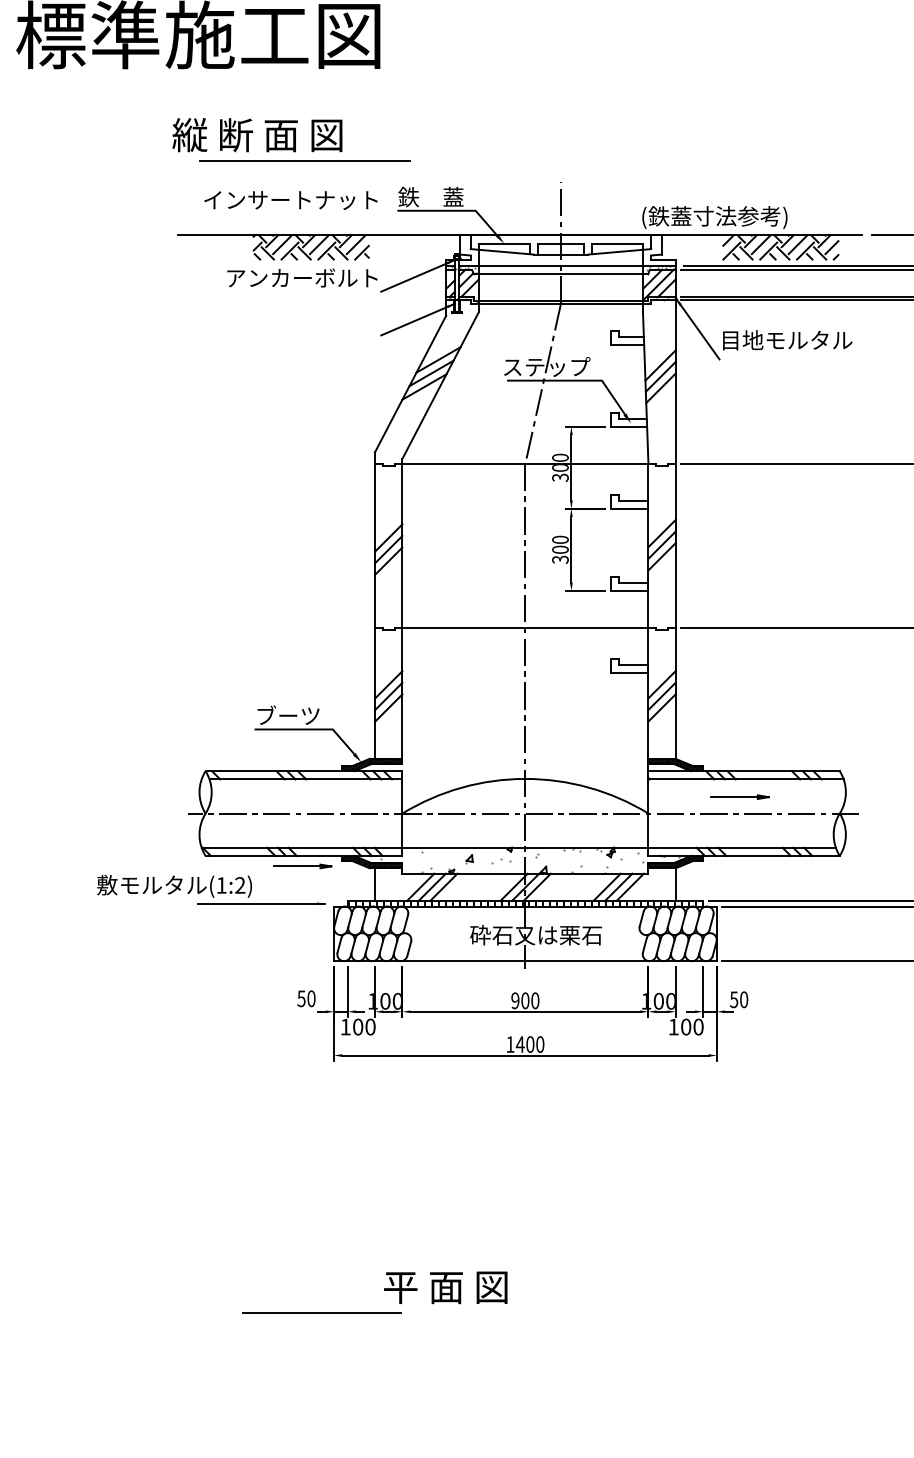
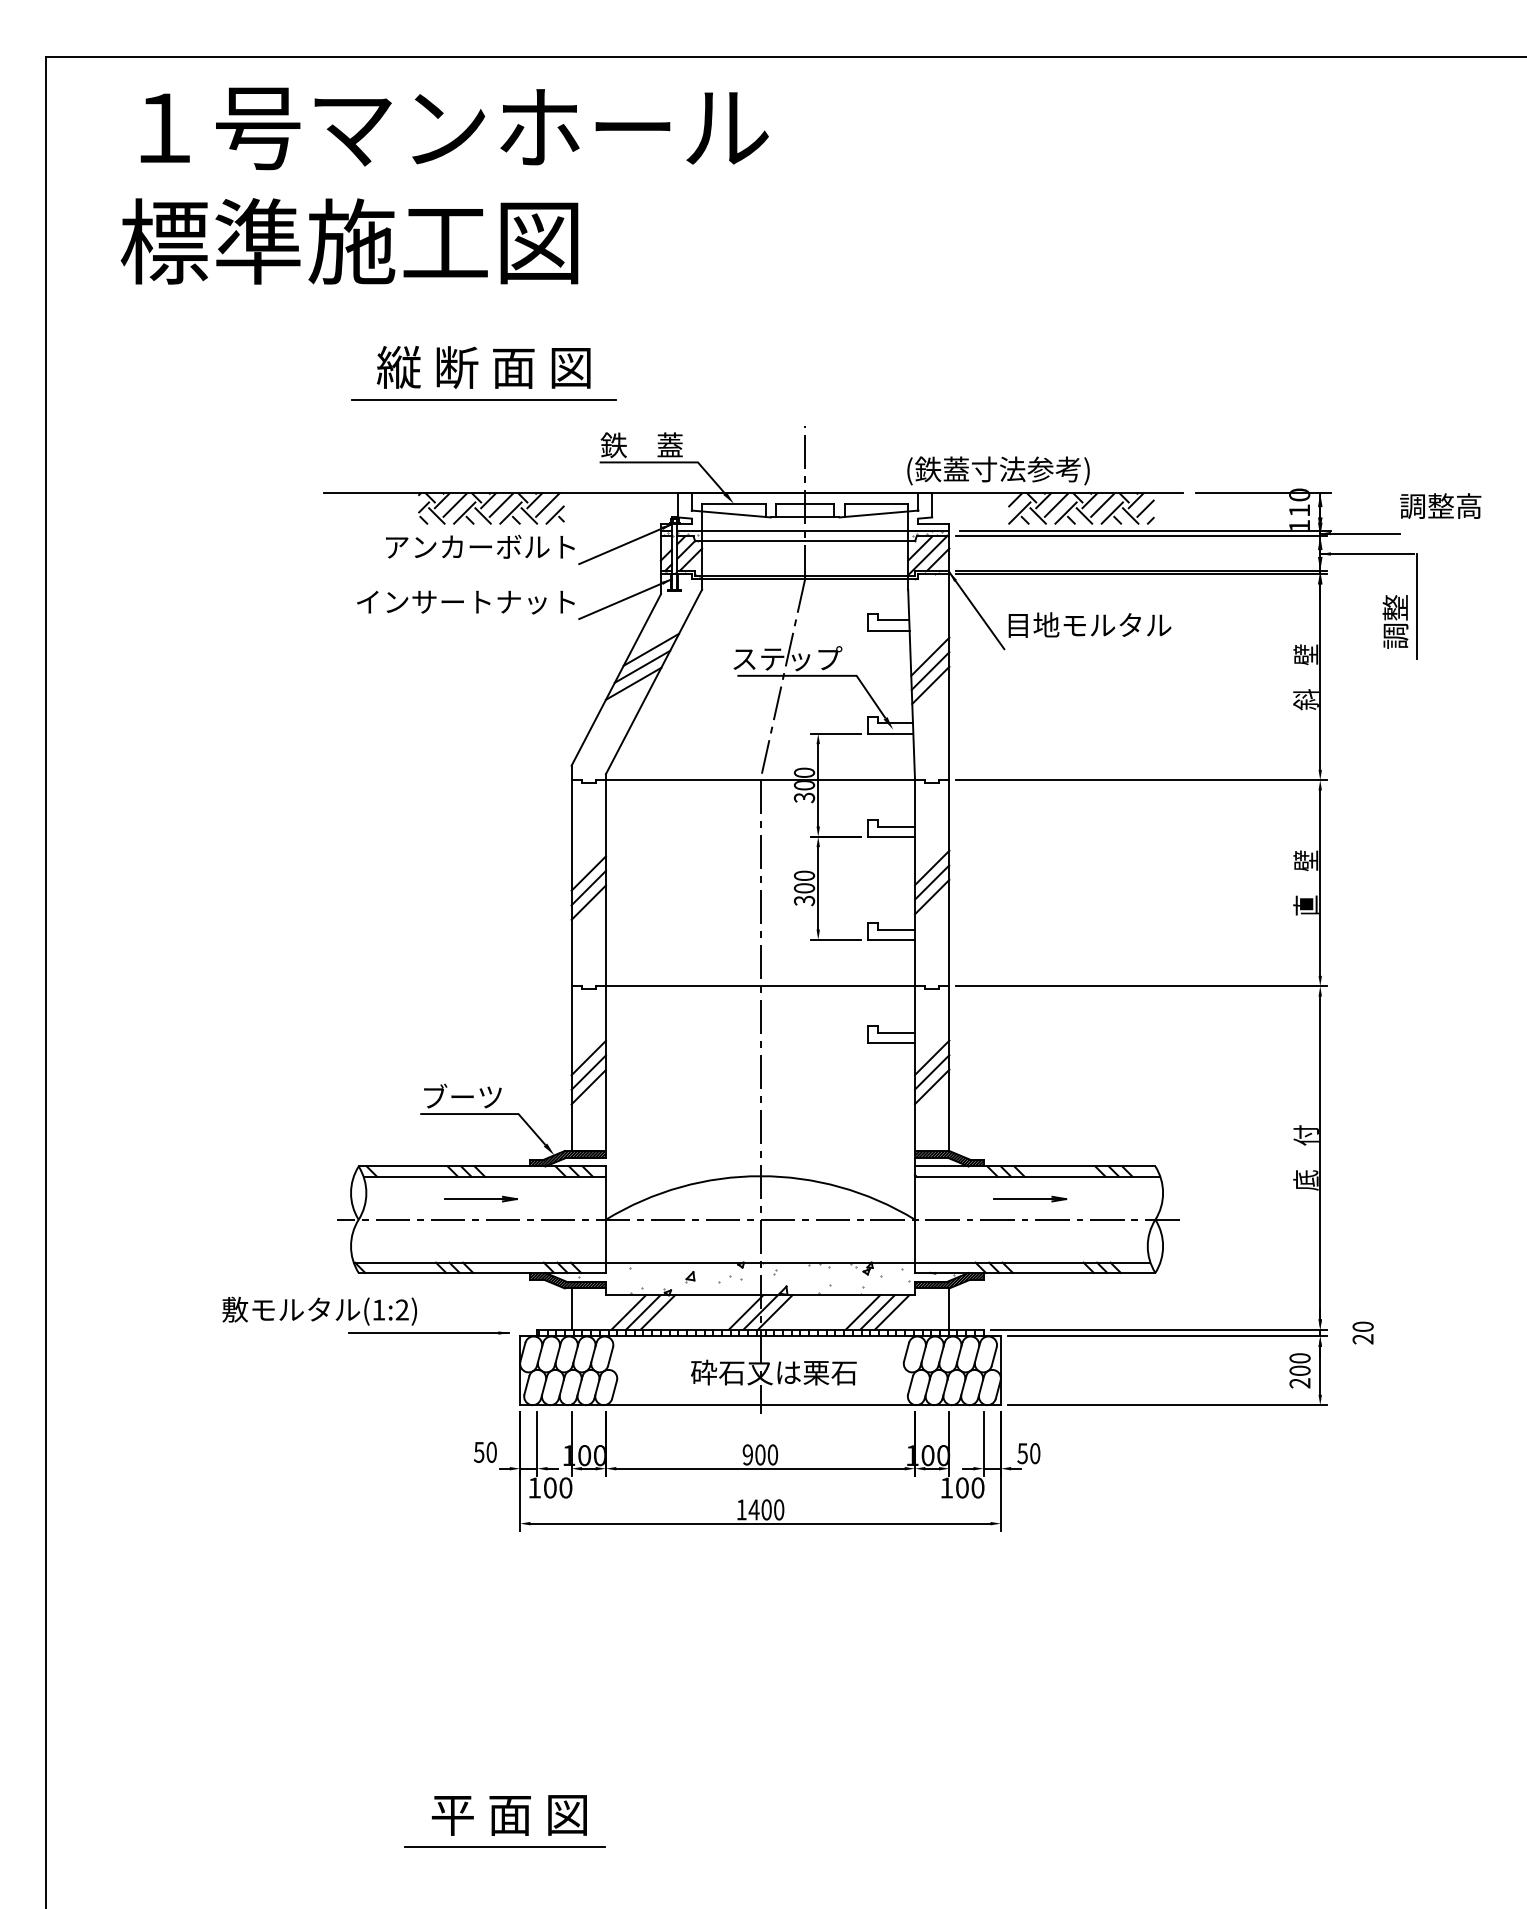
text: (257, 135) -> (483, 367), moved
text: (290, 200) -> (465, 602), moved
part: (302, 865) -> (480, 1198), moved
text: (445, 1287) -> (508, 1815), moved

